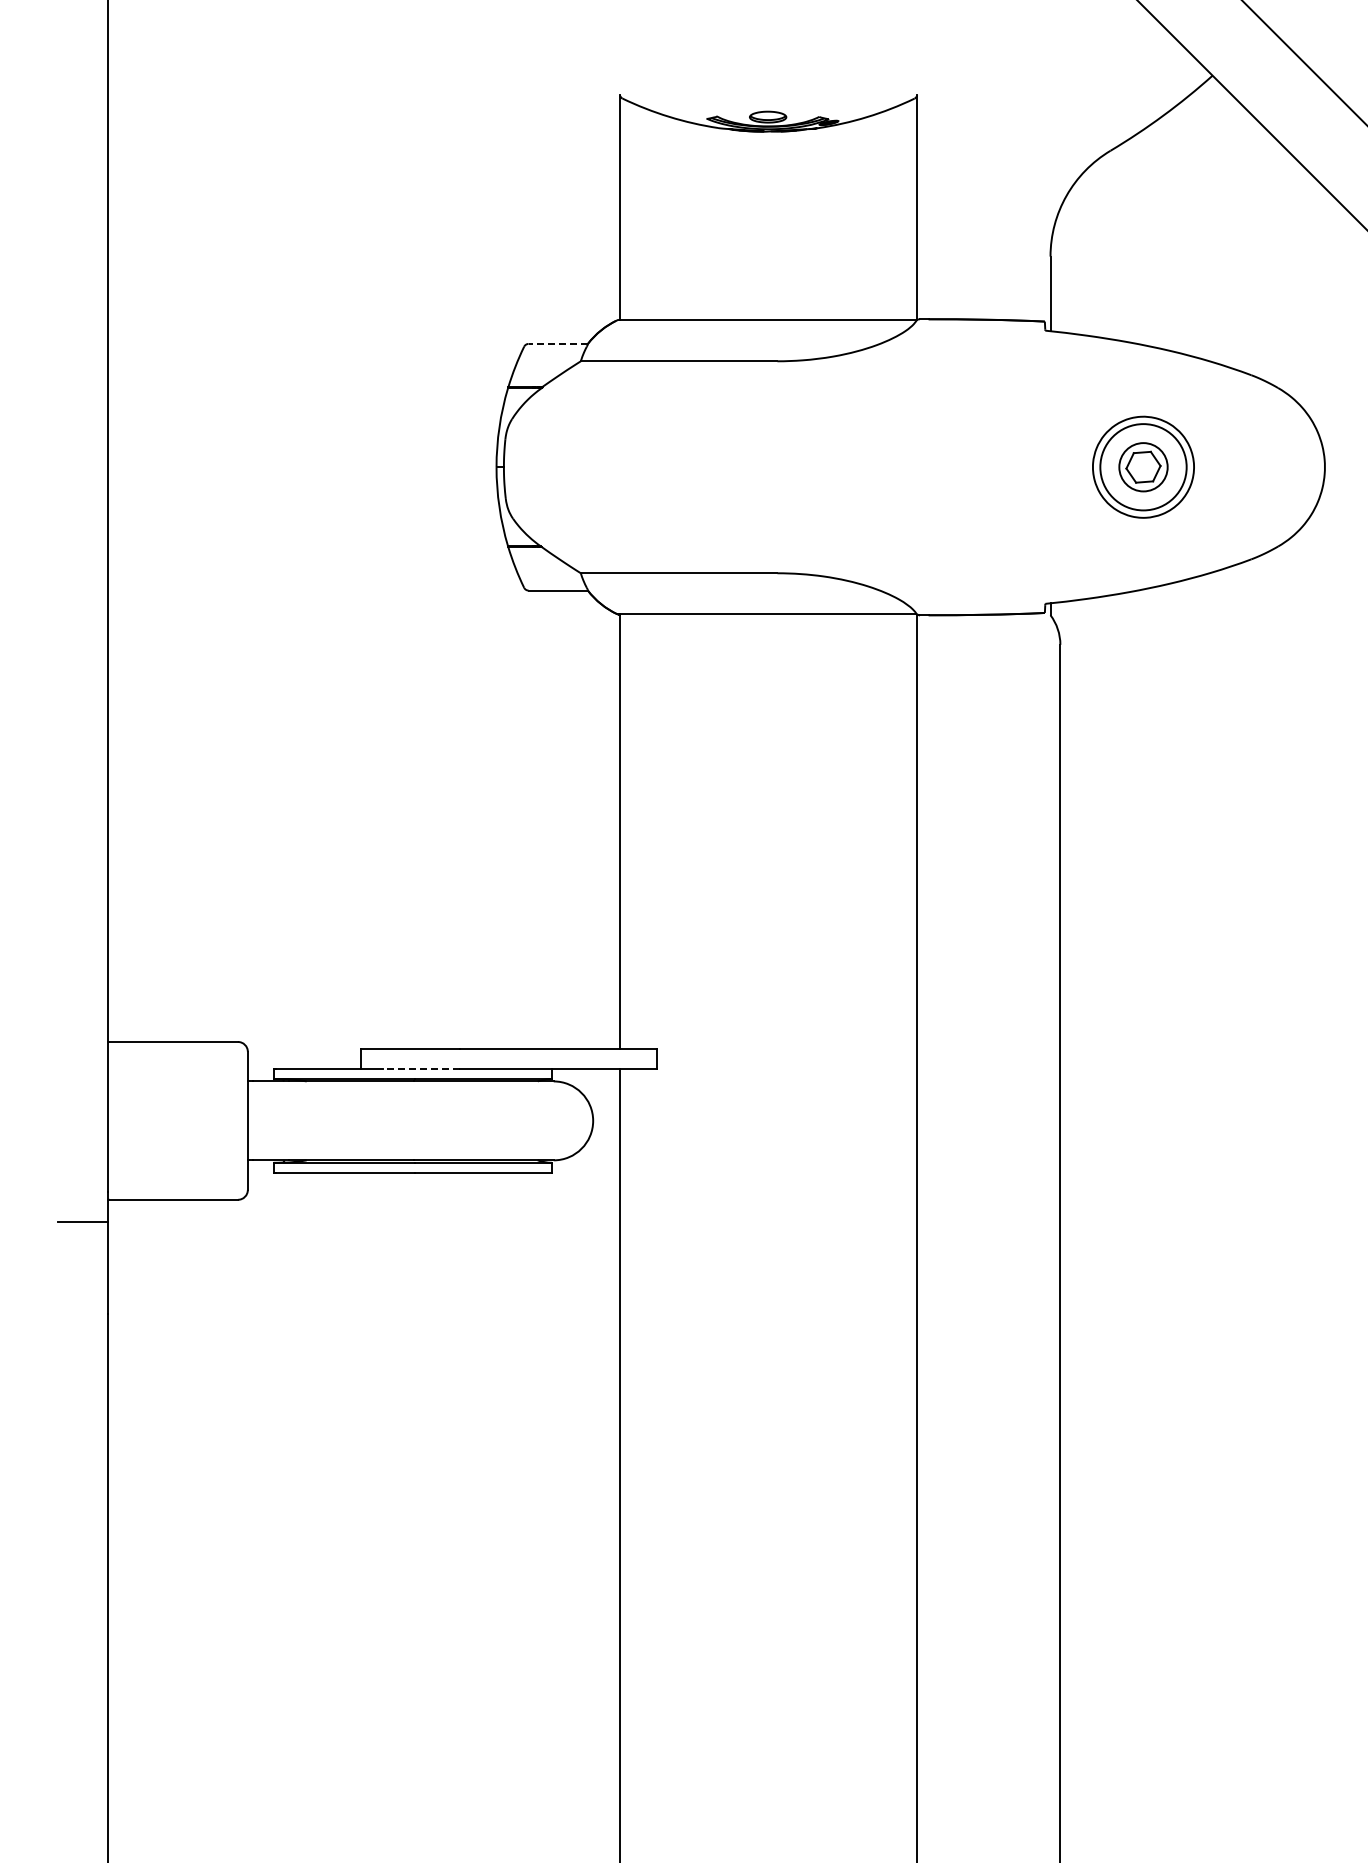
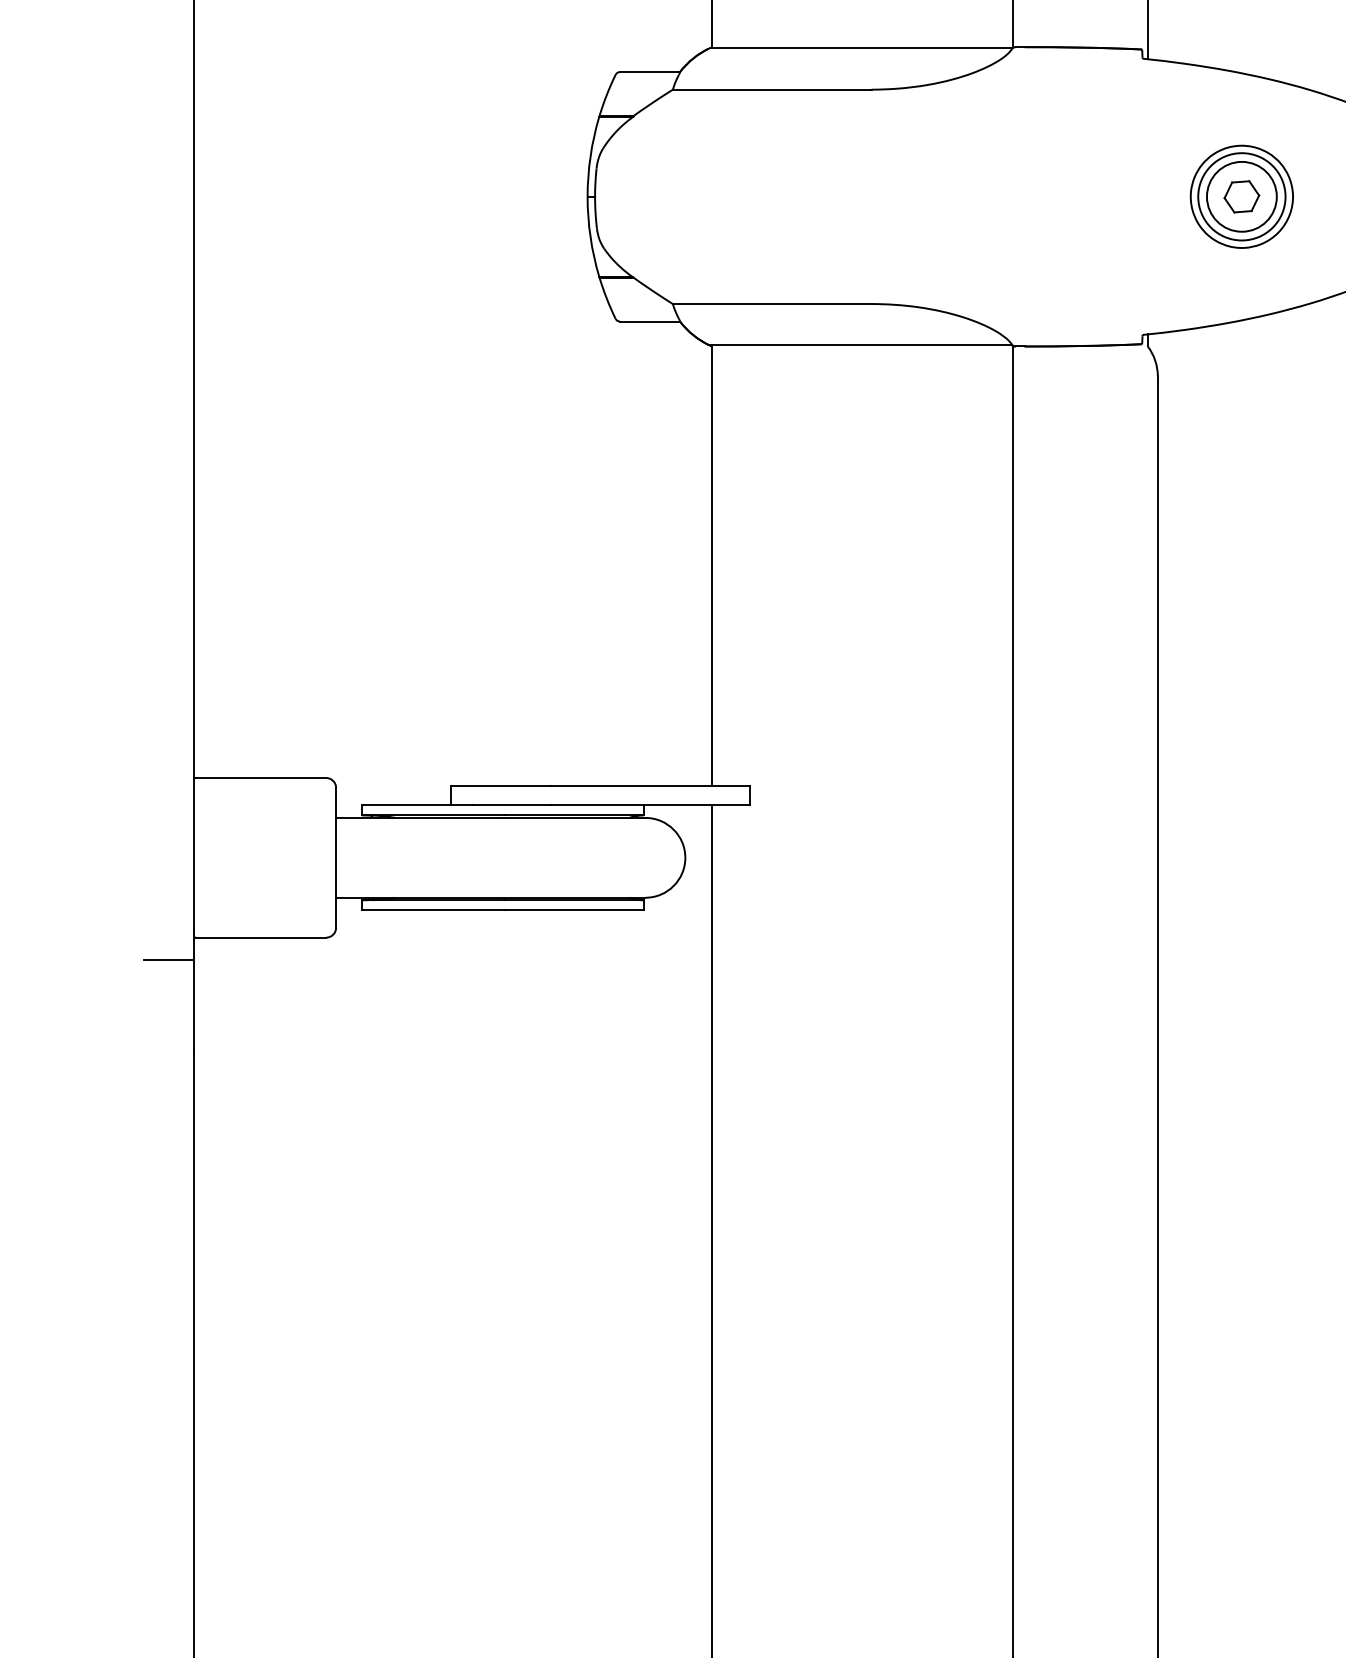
line: (558, 343) -> (650, 71), dashed -> solid
circle: (1143, 466) -> (1241, 196), size x1.43
line: (421, 1069) -> (511, 805), dashed -> solid

